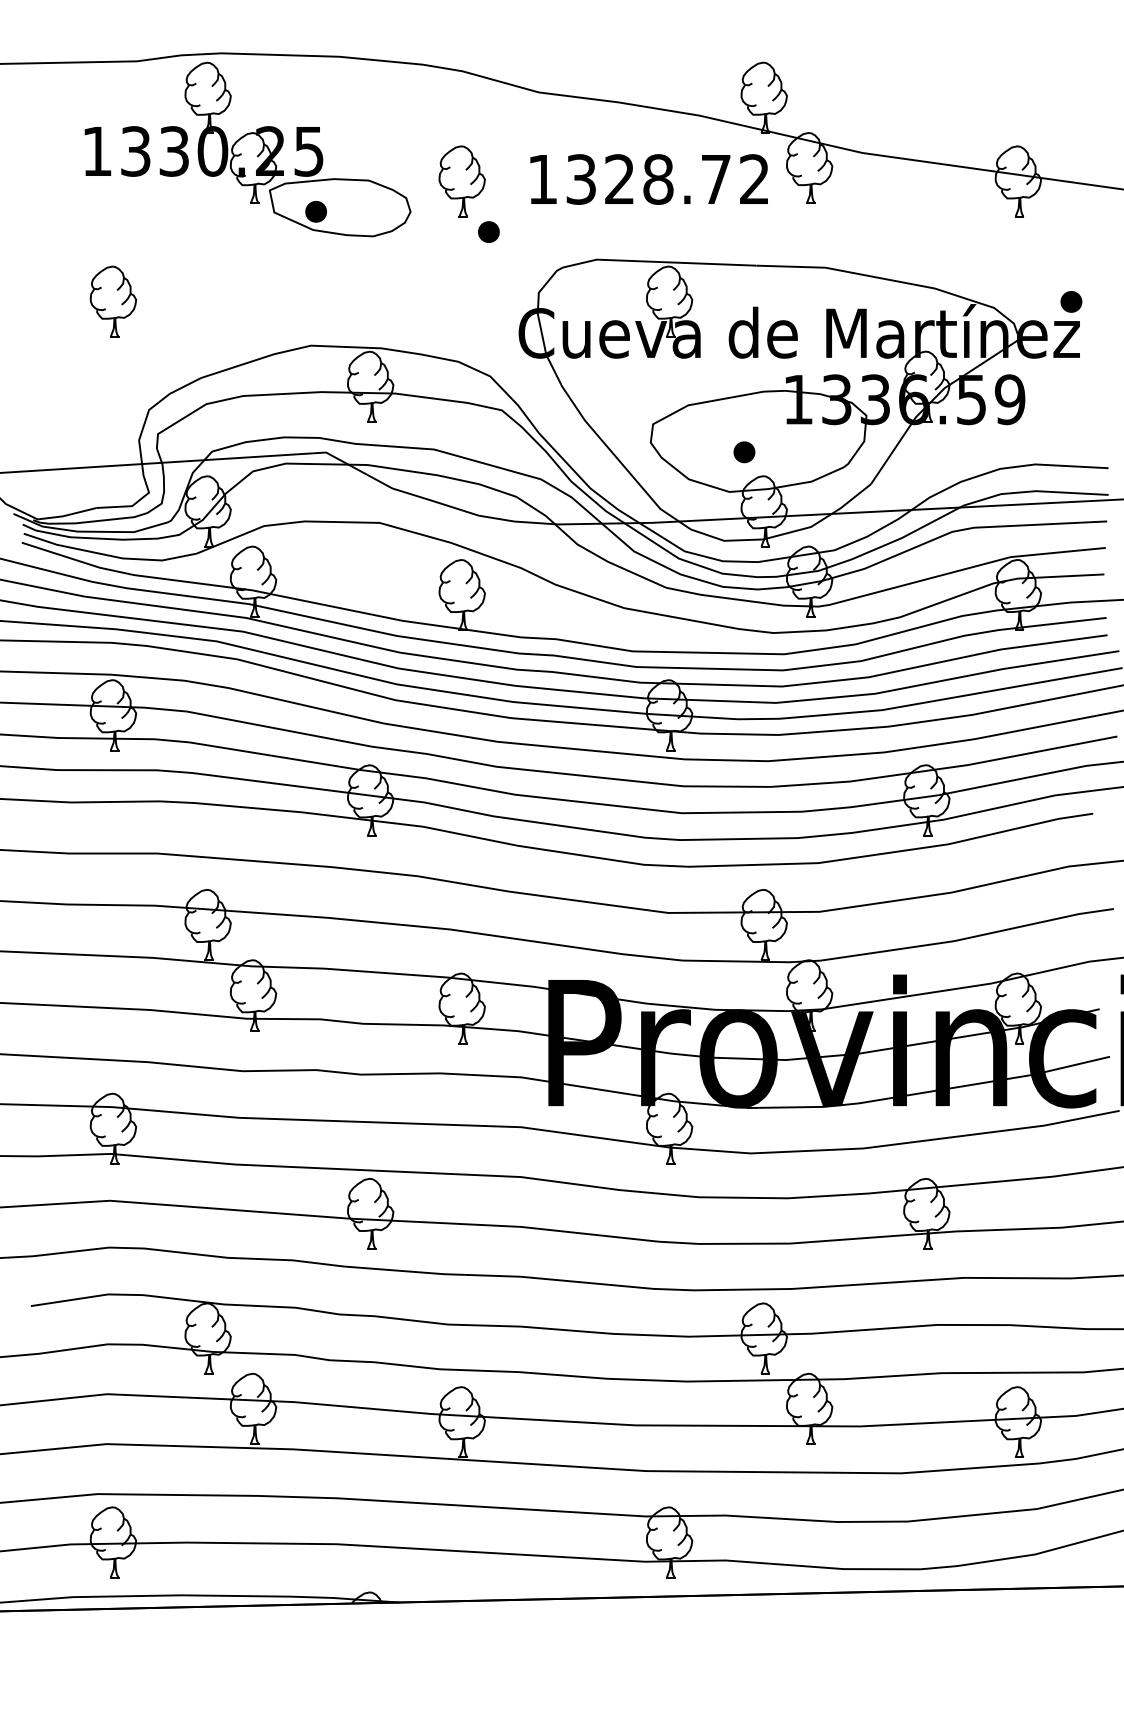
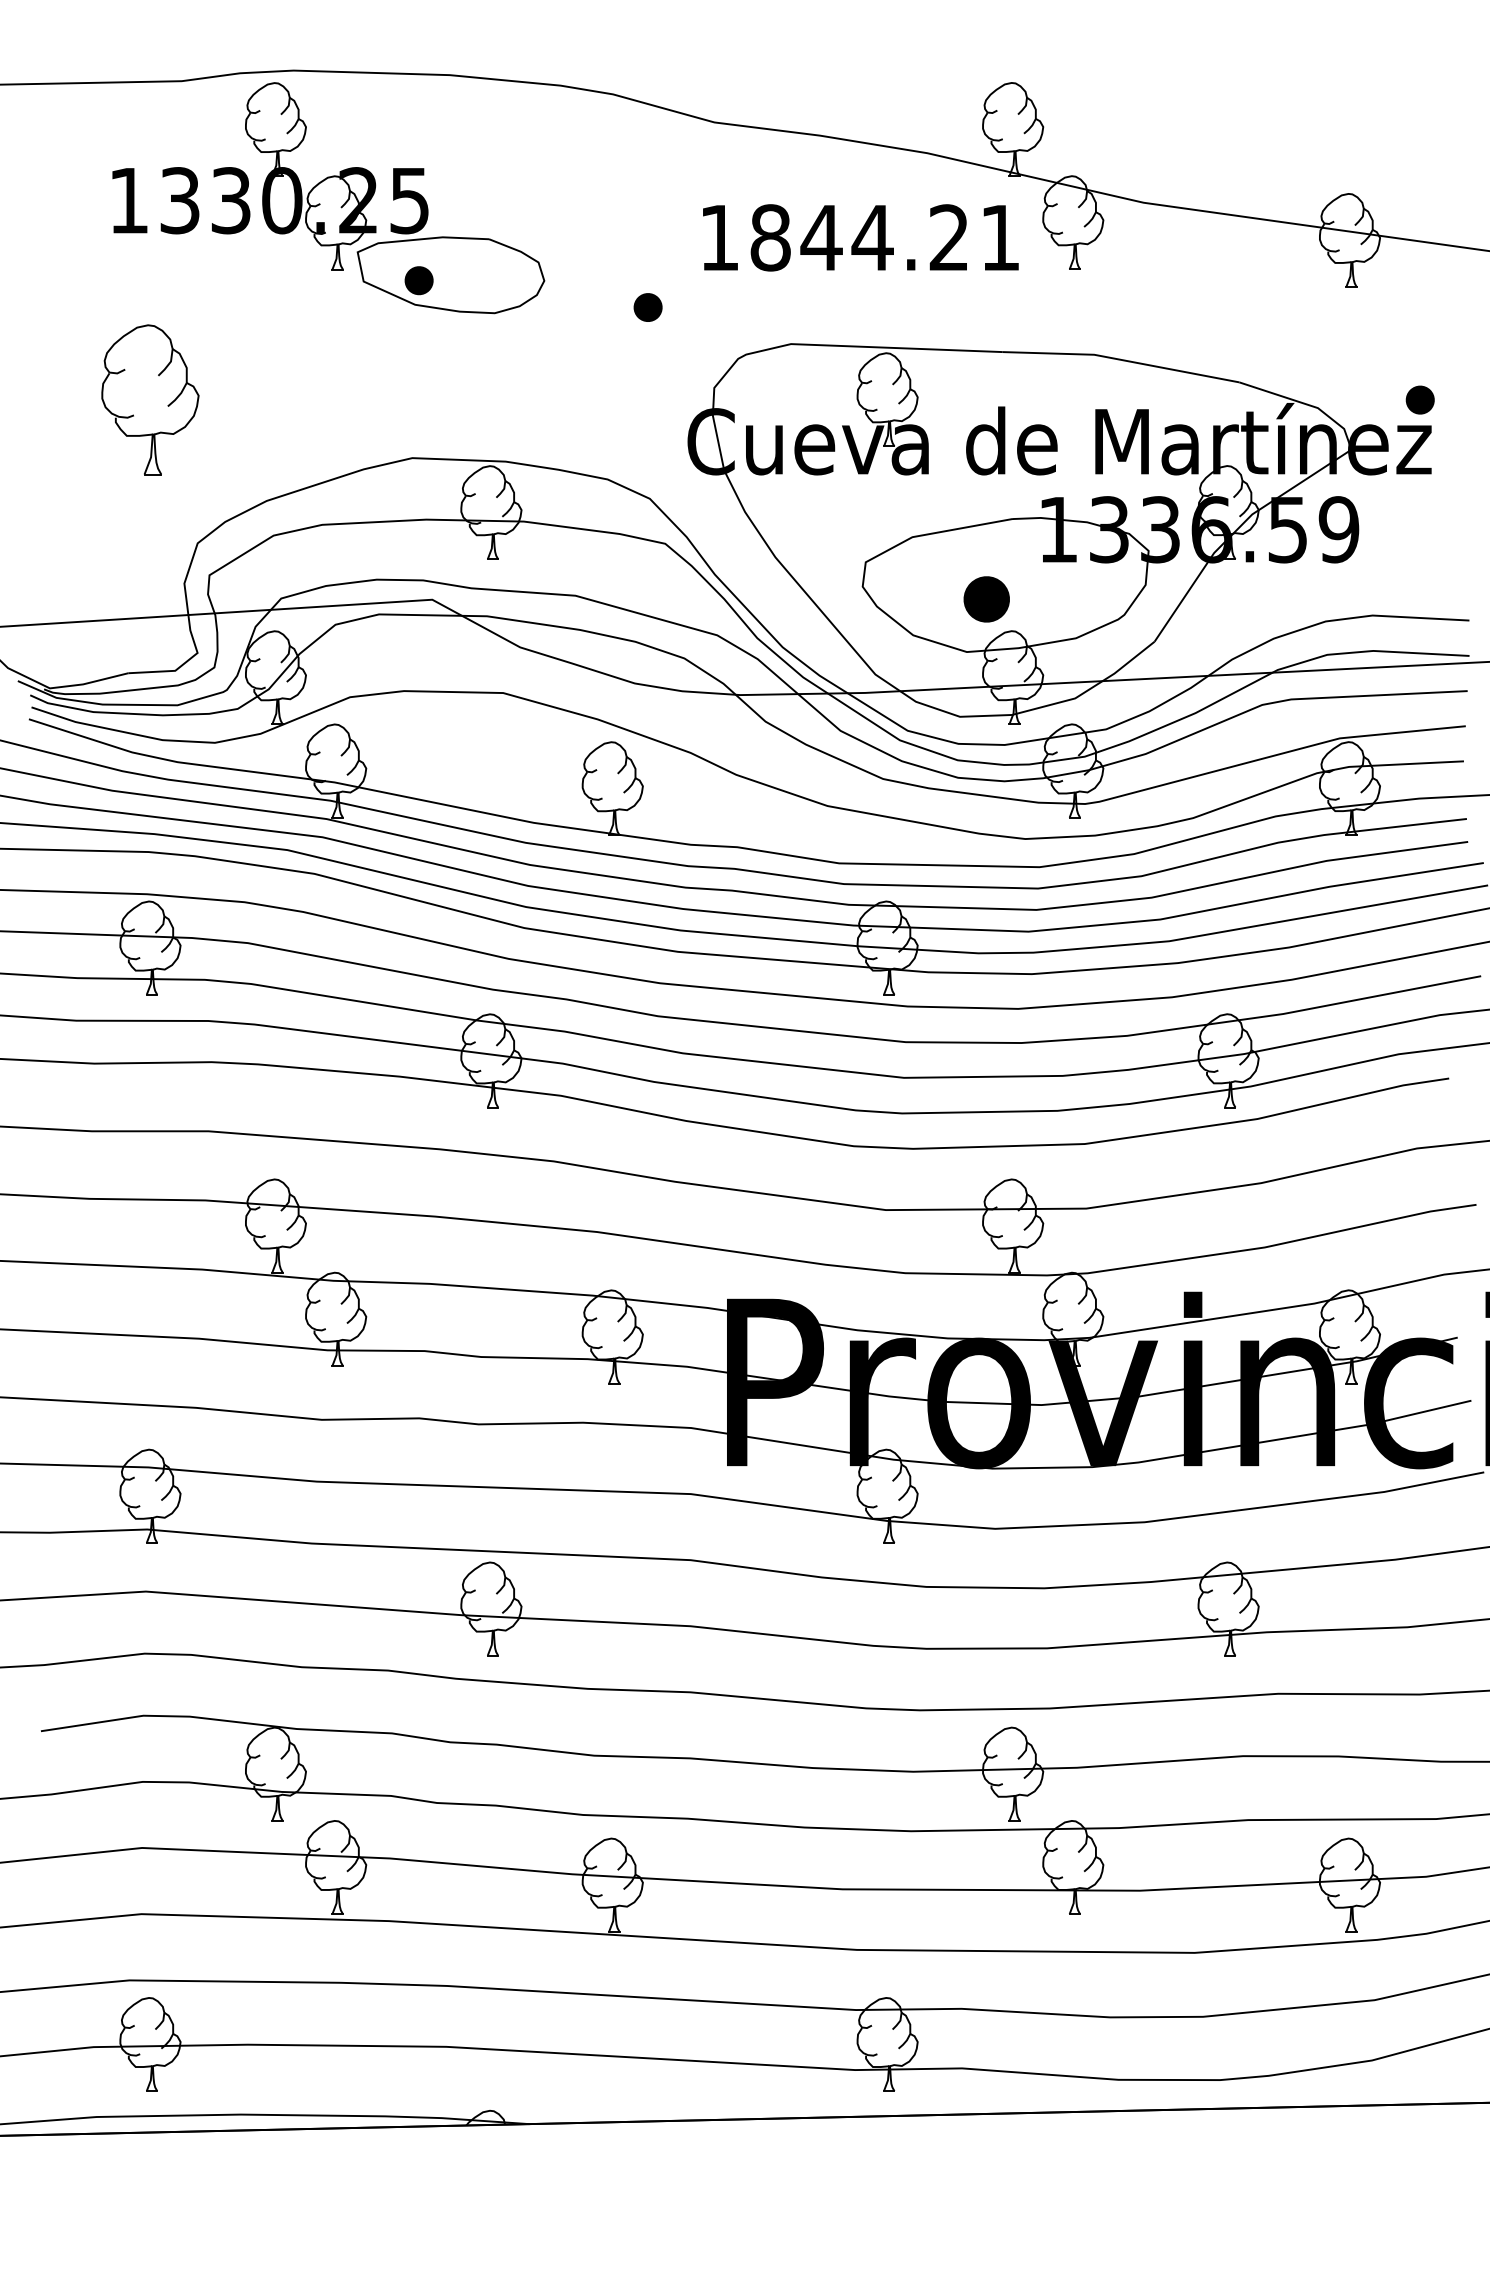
text: (667, 179) -> (884, 237), 1328.72 -> 1844.21
part: (462, 181) -> (612, 240), removed
part: (113, 301) -> (150, 399), size x1.6
part: (744, 452) -> (986, 599), size x1.6

